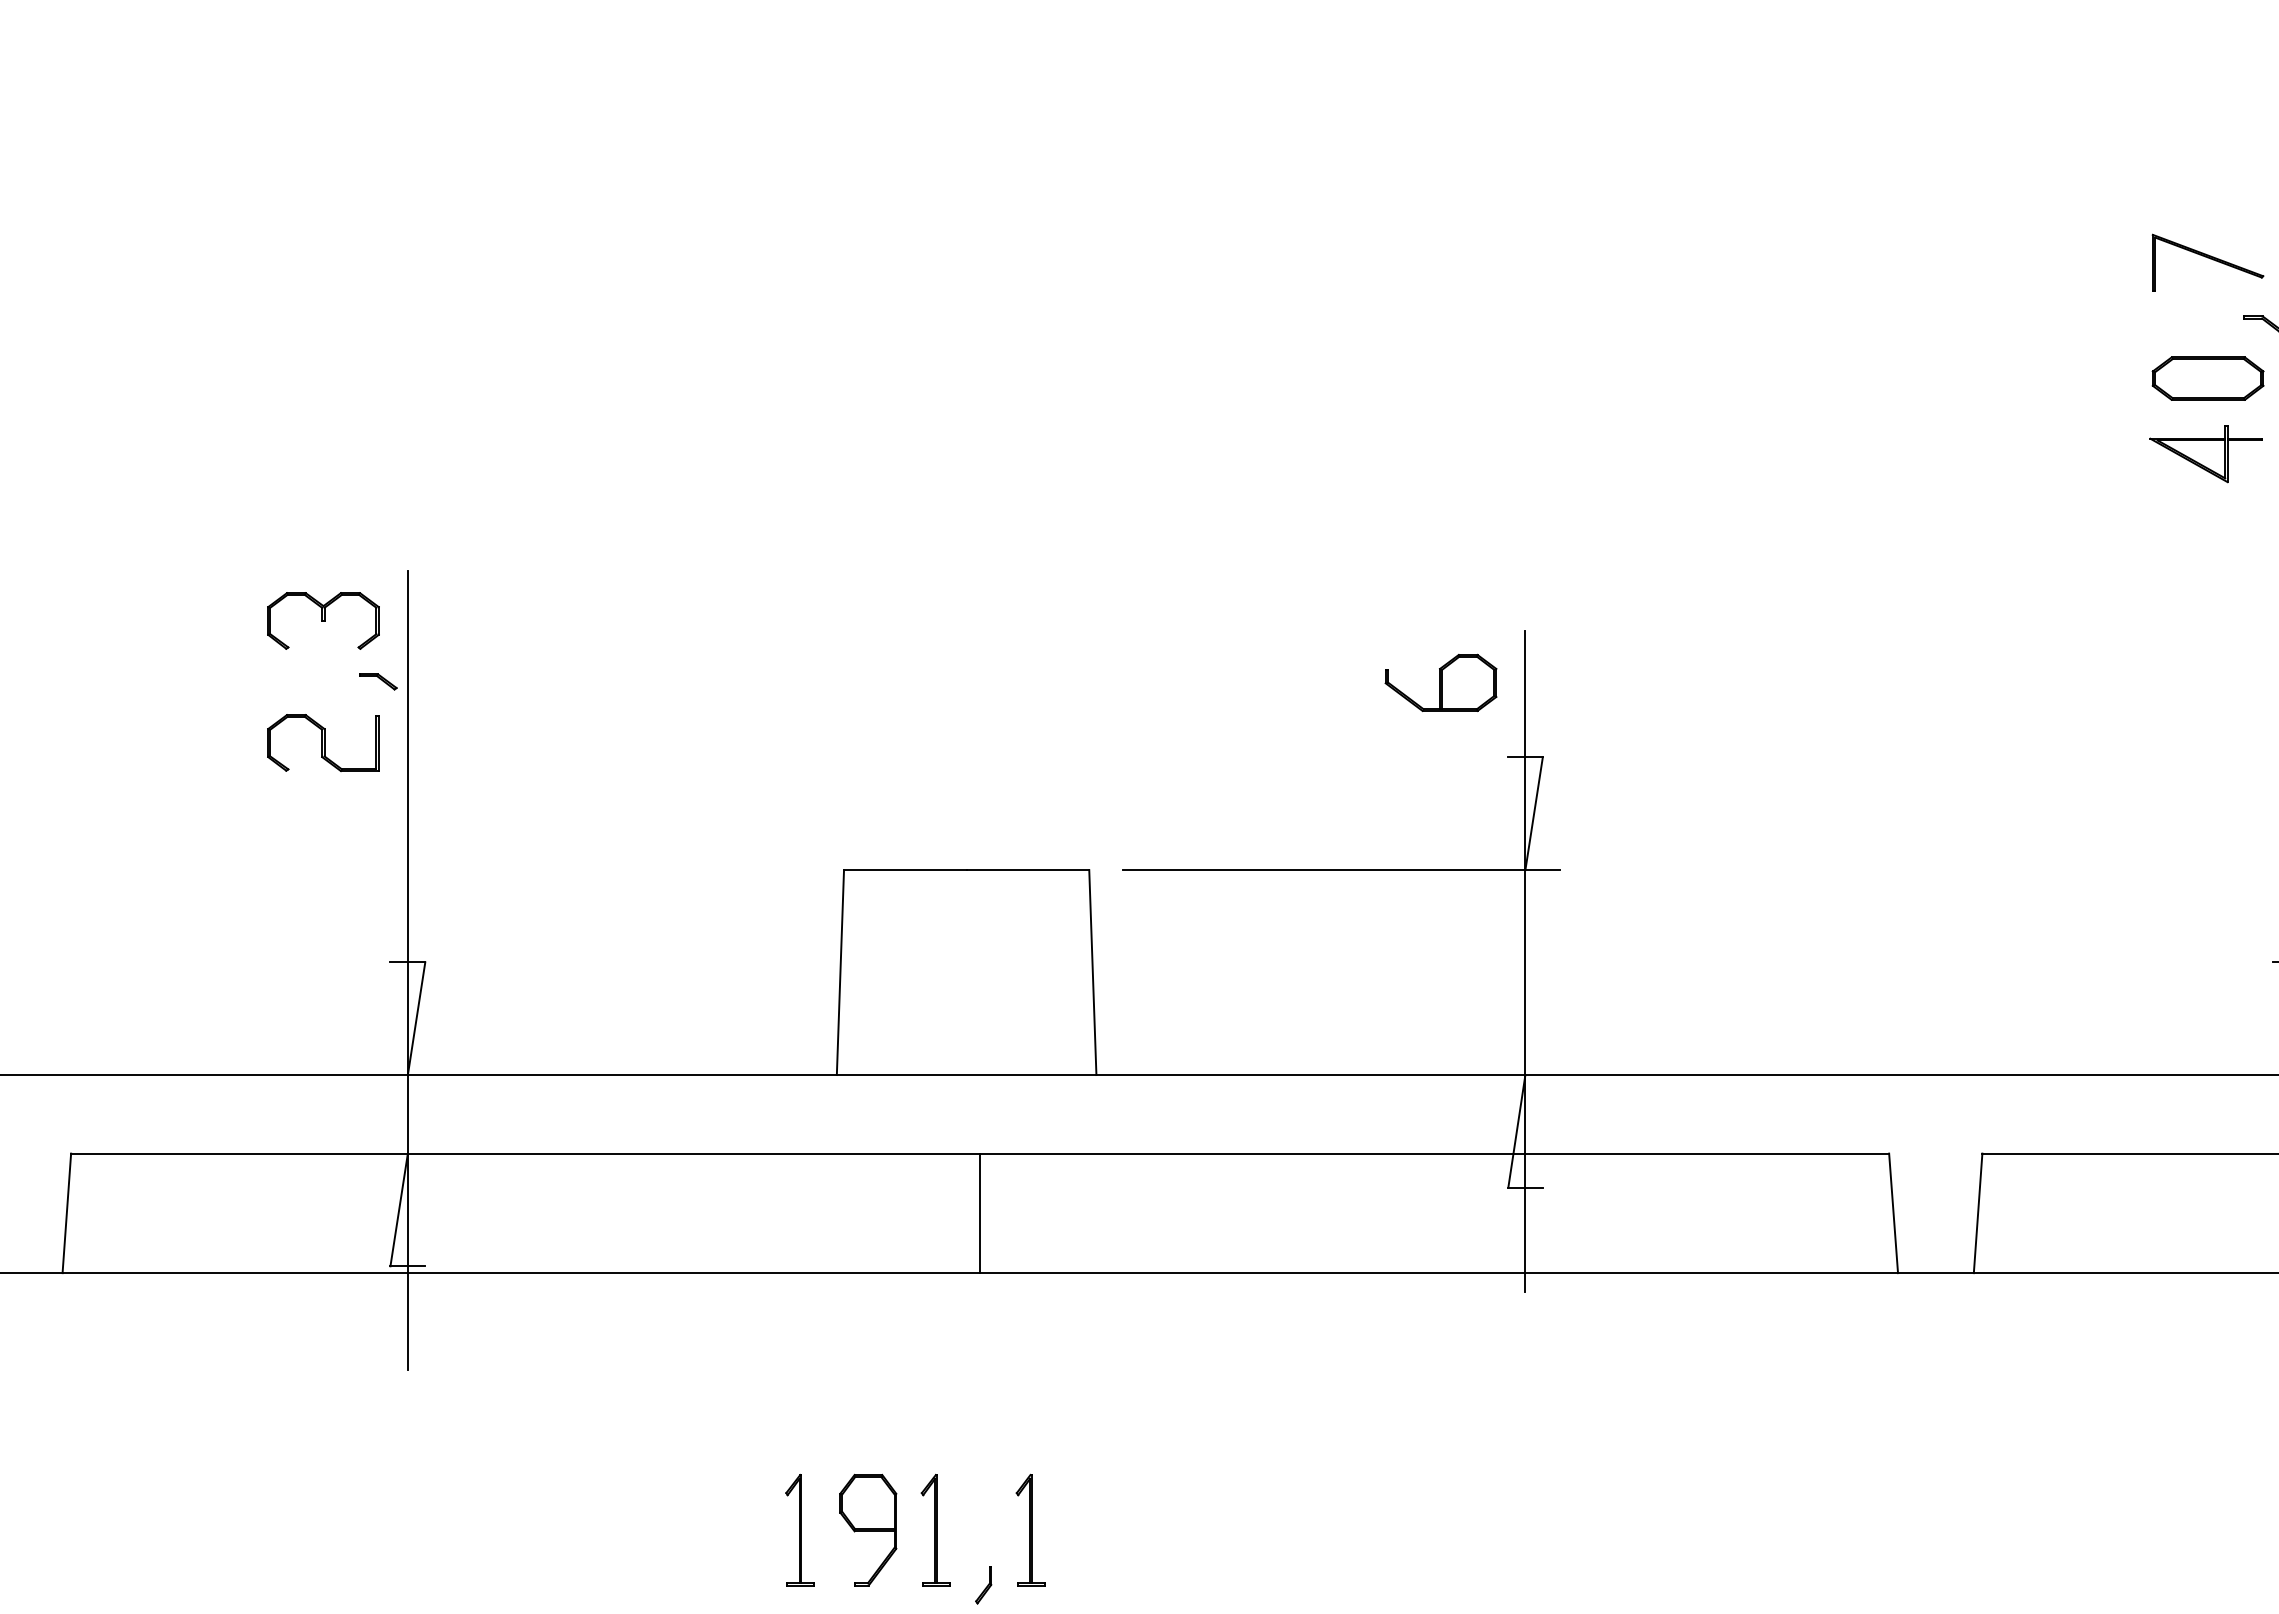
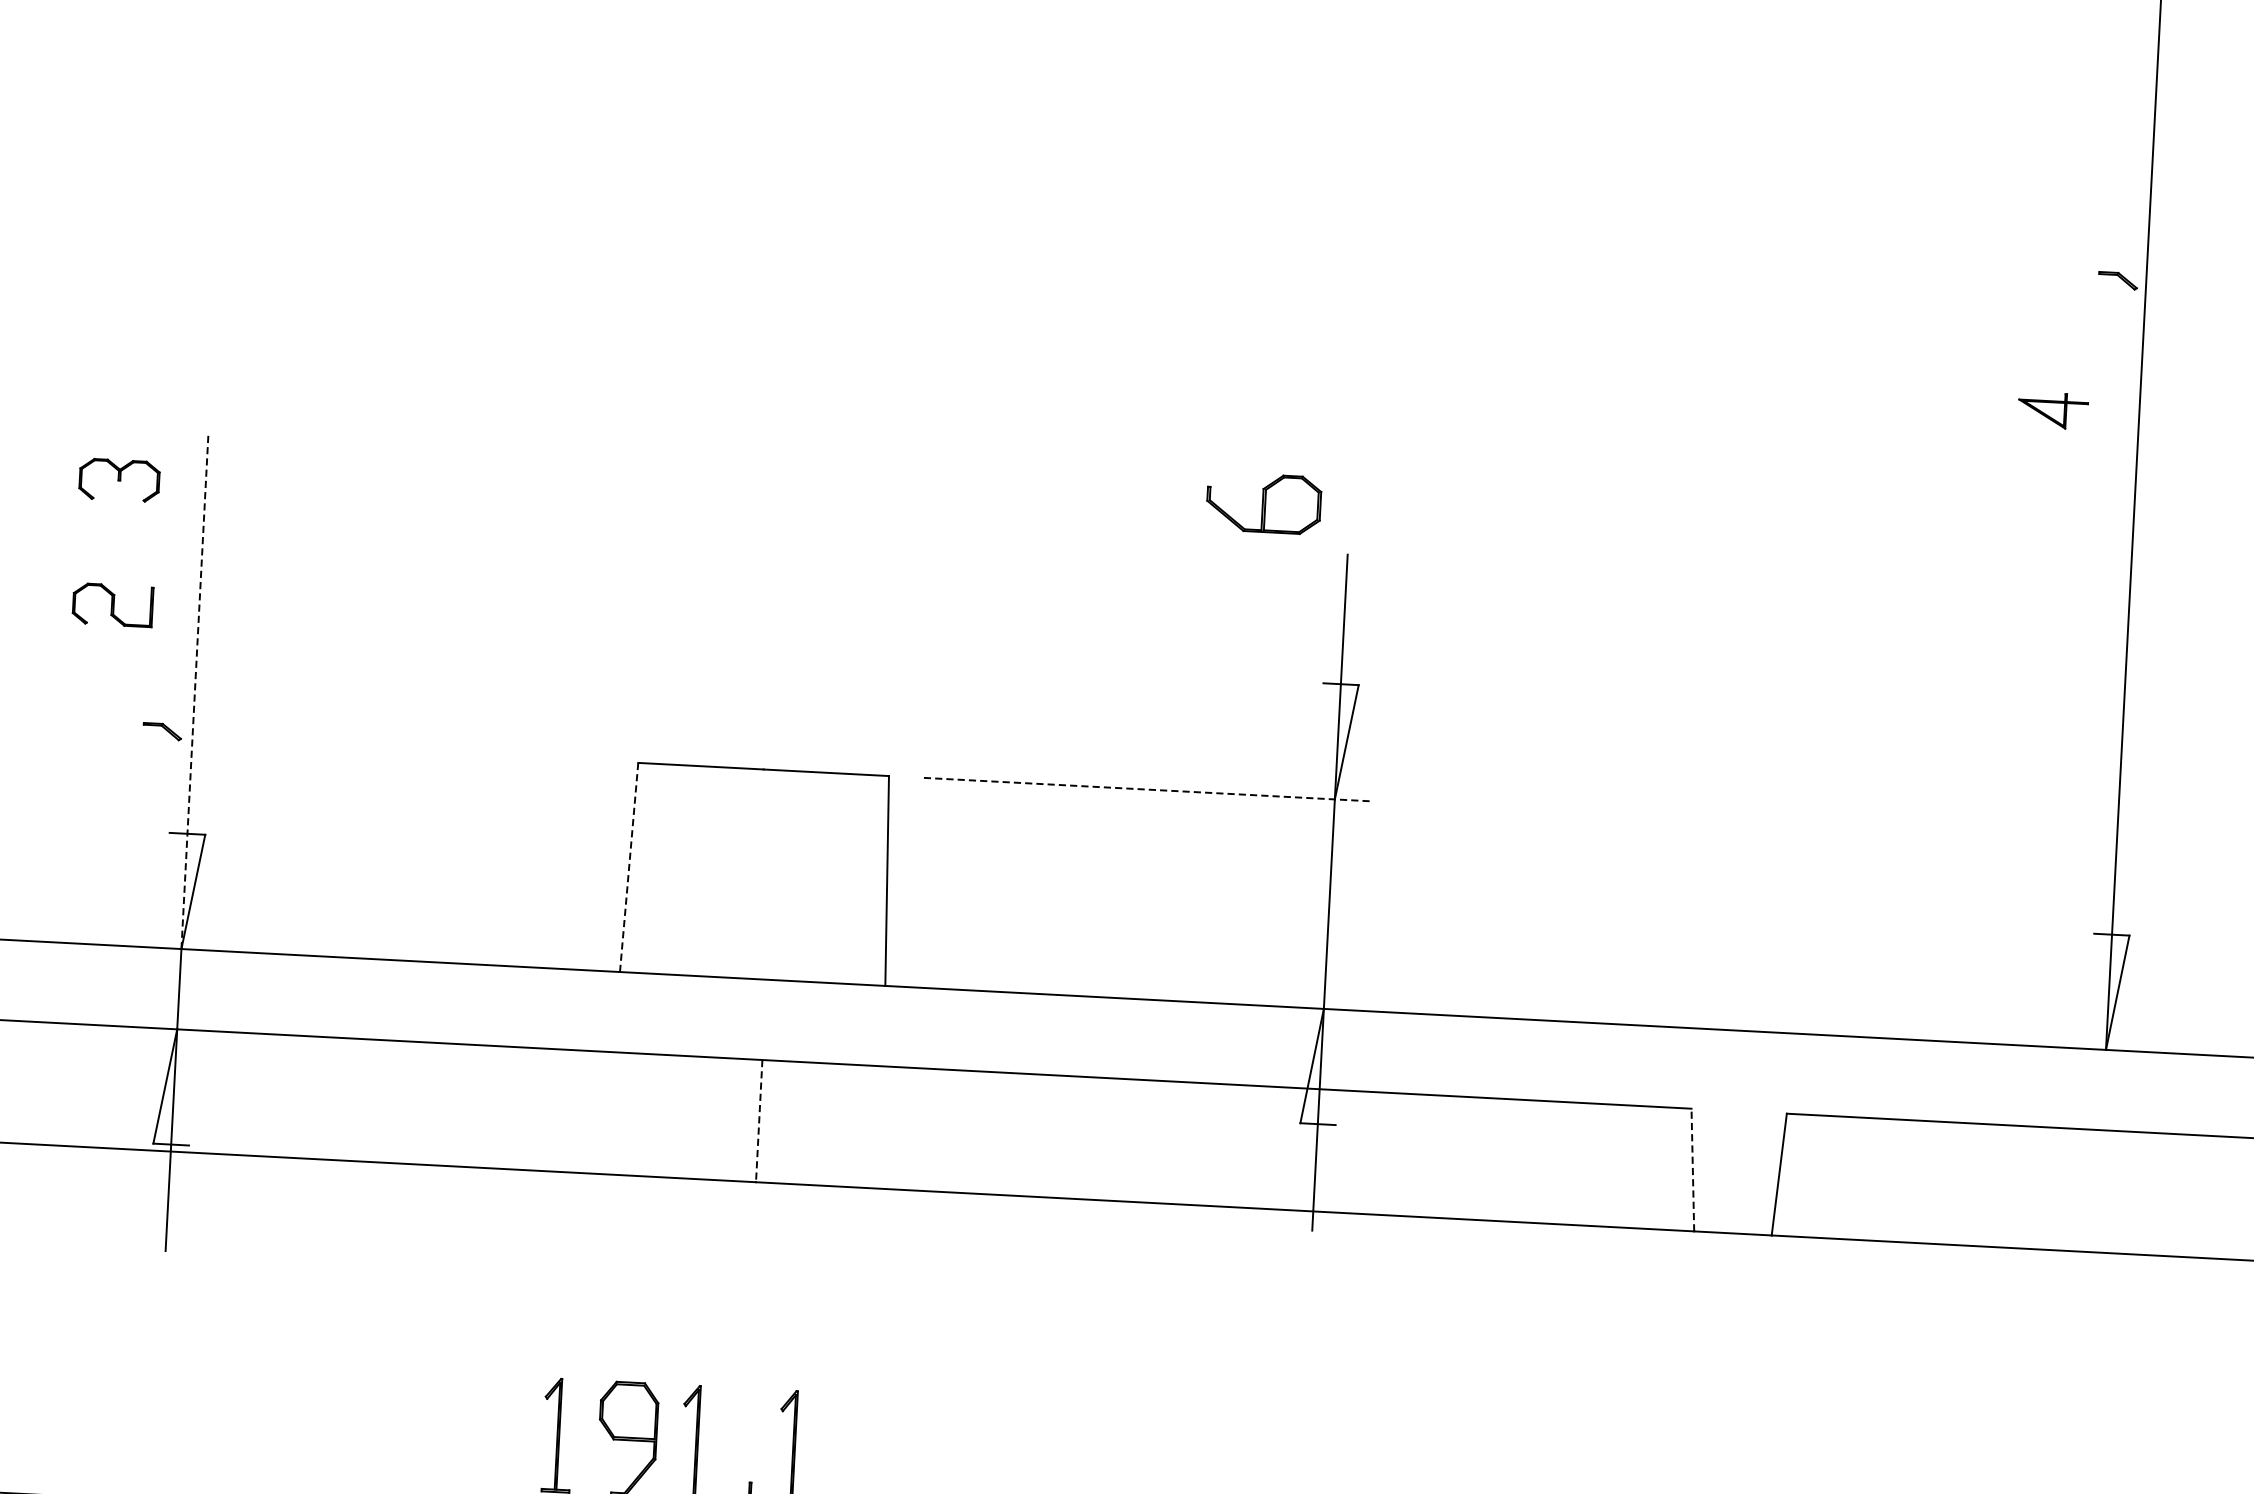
part: (2207, 262) -> (2064, 214), removed
part: (2207, 378) -> (2058, 333), removed
part: (2205, 454) -> (2052, 410), size x0.6
part: (323, 620) -> (119, 479), size x0.7
part: (378, 681) -> (162, 731), moved
part: (1440, 682) -> (1263, 502), moved
part: (323, 742) -> (112, 604), size x0.7
line: (407, 822) -> (194, 690), solid -> dashed
line: (1341, 870) -> (1146, 789), solid -> dashed
line: (840, 972) -> (629, 867), solid -> dashed
line: (980, 1213) -> (759, 1121), solid -> dashed
line: (1893, 1213) -> (1692, 1170), solid -> dashed

